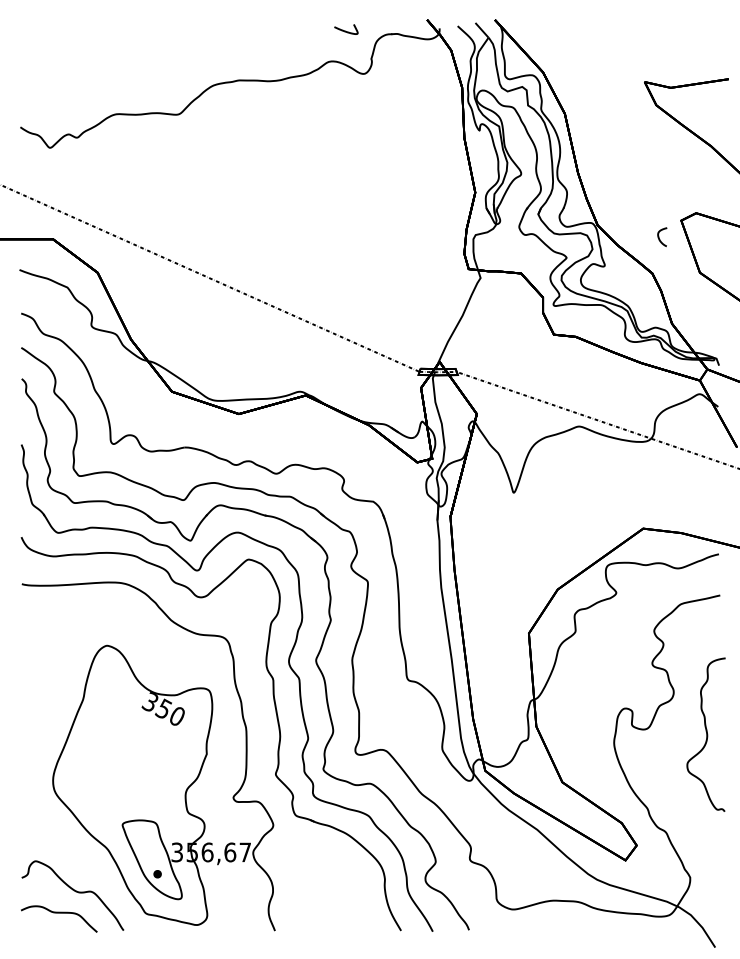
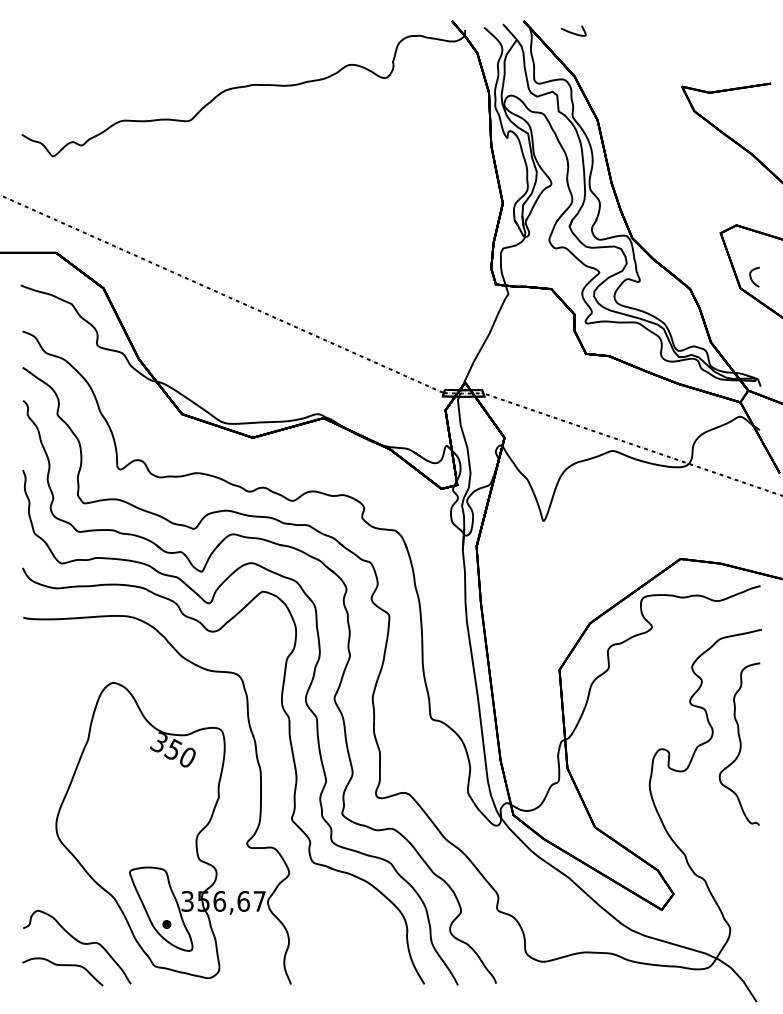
curve: (345, 30) -> (572, 32), moved
curve: (660, 239) -> (752, 279), moved
curve: (706, 734) -> (739, 743), moved

